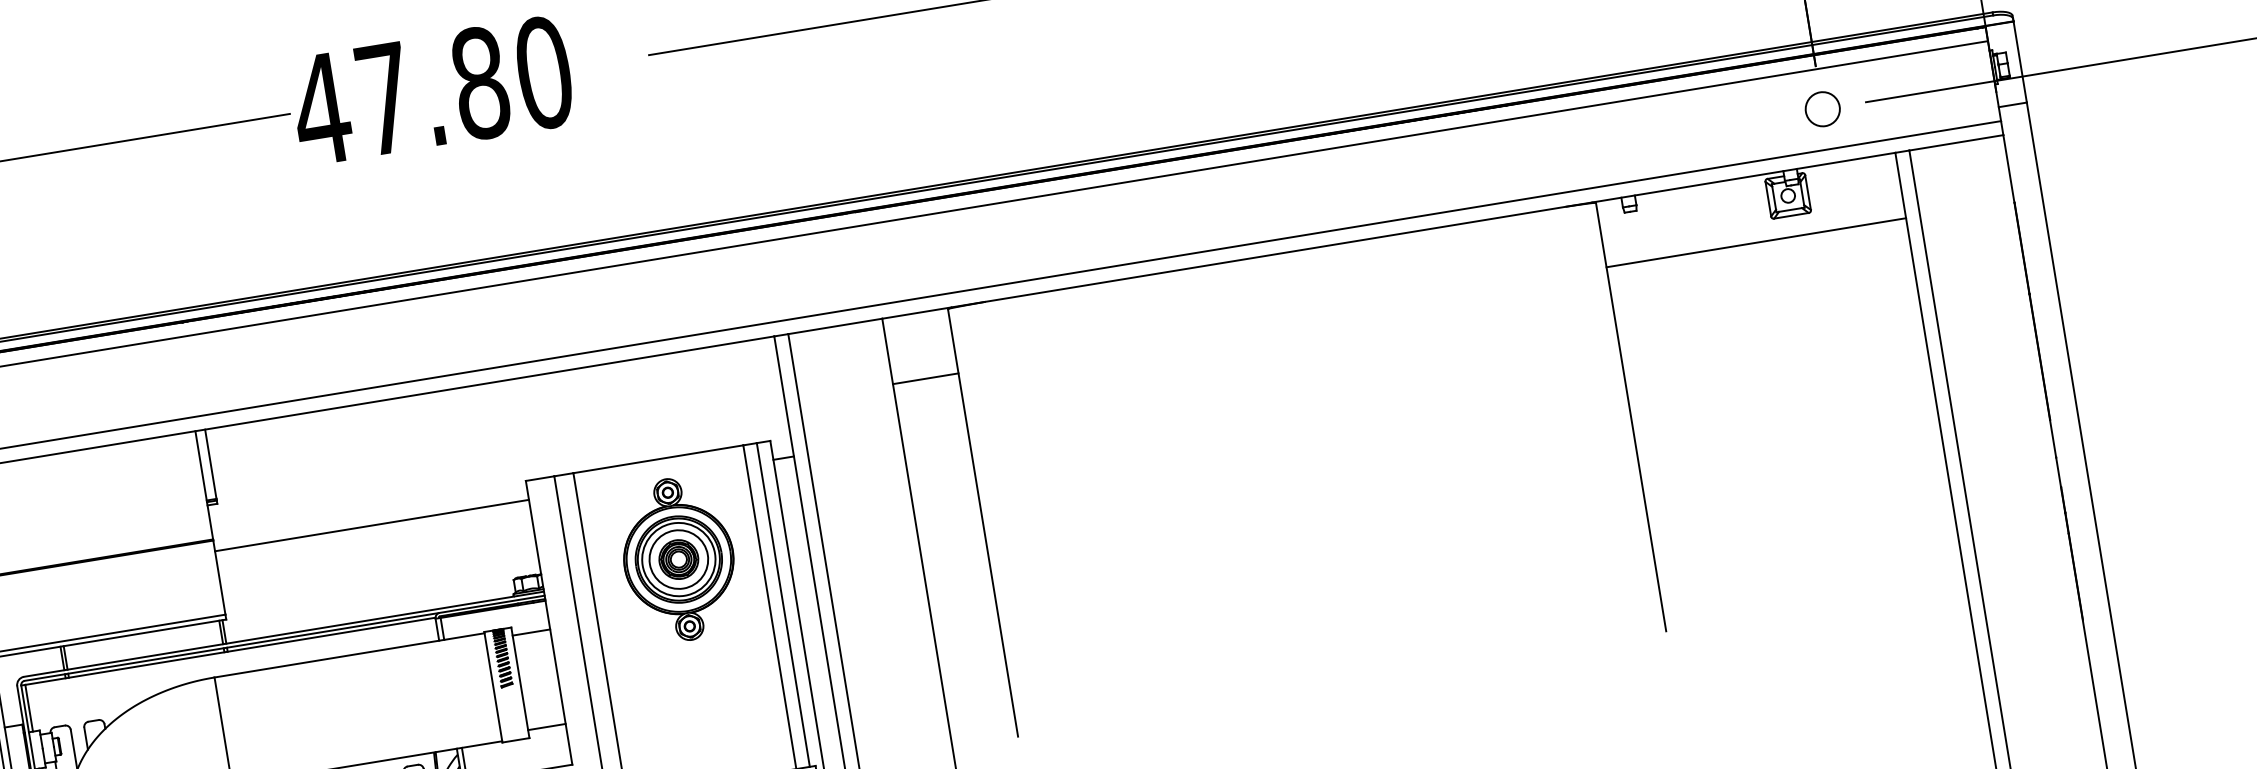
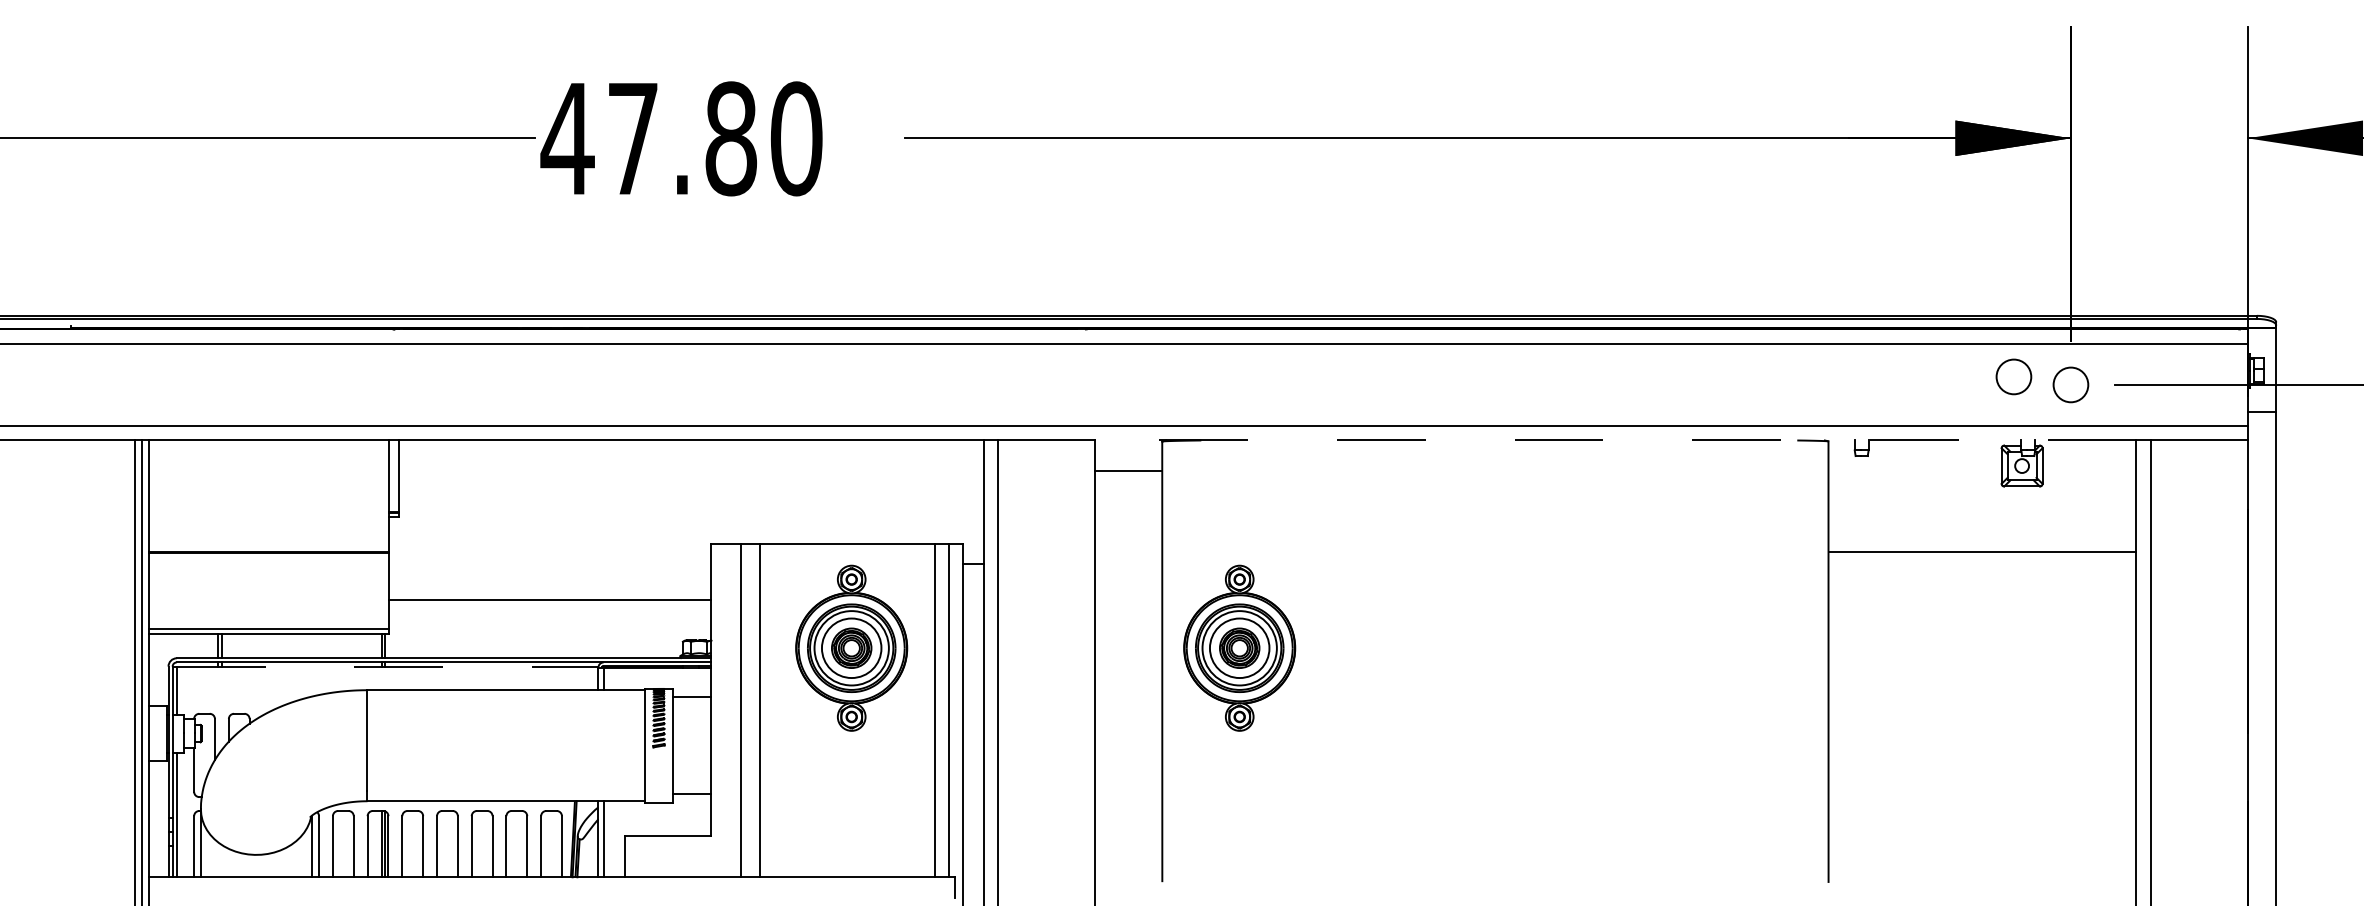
circle: (1765, 110) -> (2013, 376), added
line: (1388, 235) -> (1615, 440), solid -> dashed
line: (1756, 242) -> (1982, 551), moved
line: (925, 378) -> (1128, 470), moved
part: (1055, 497) -> (1239, 647), added
line: (371, 525) -> (549, 599), moved
line: (230, 651) -> (387, 666), solid -> dashed

